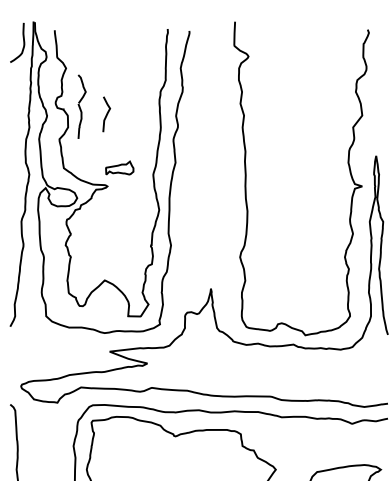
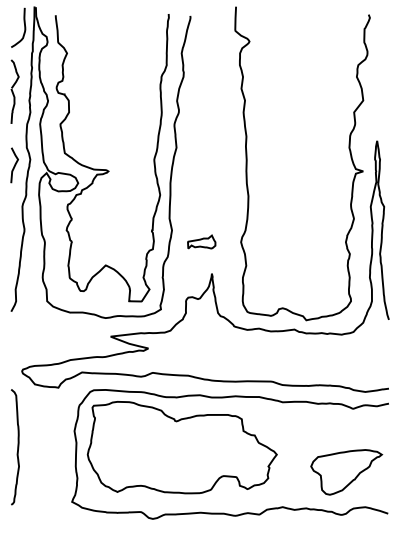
part: (81, 106) -> (14, 91), moved
curve: (106, 114) -> (14, 165), moved
part: (119, 167) -> (201, 241), moved

